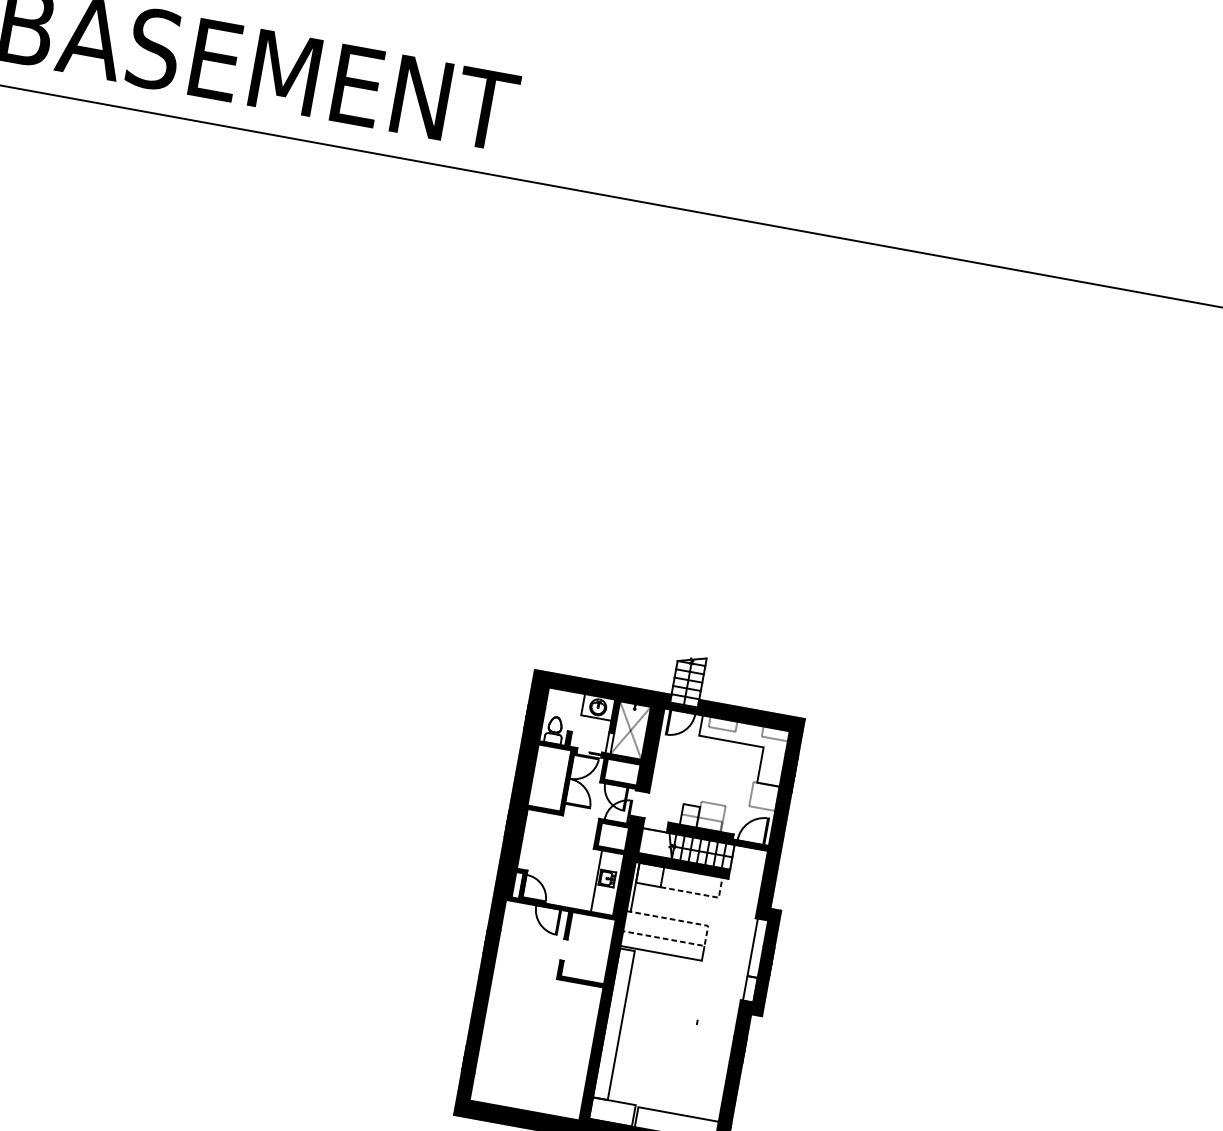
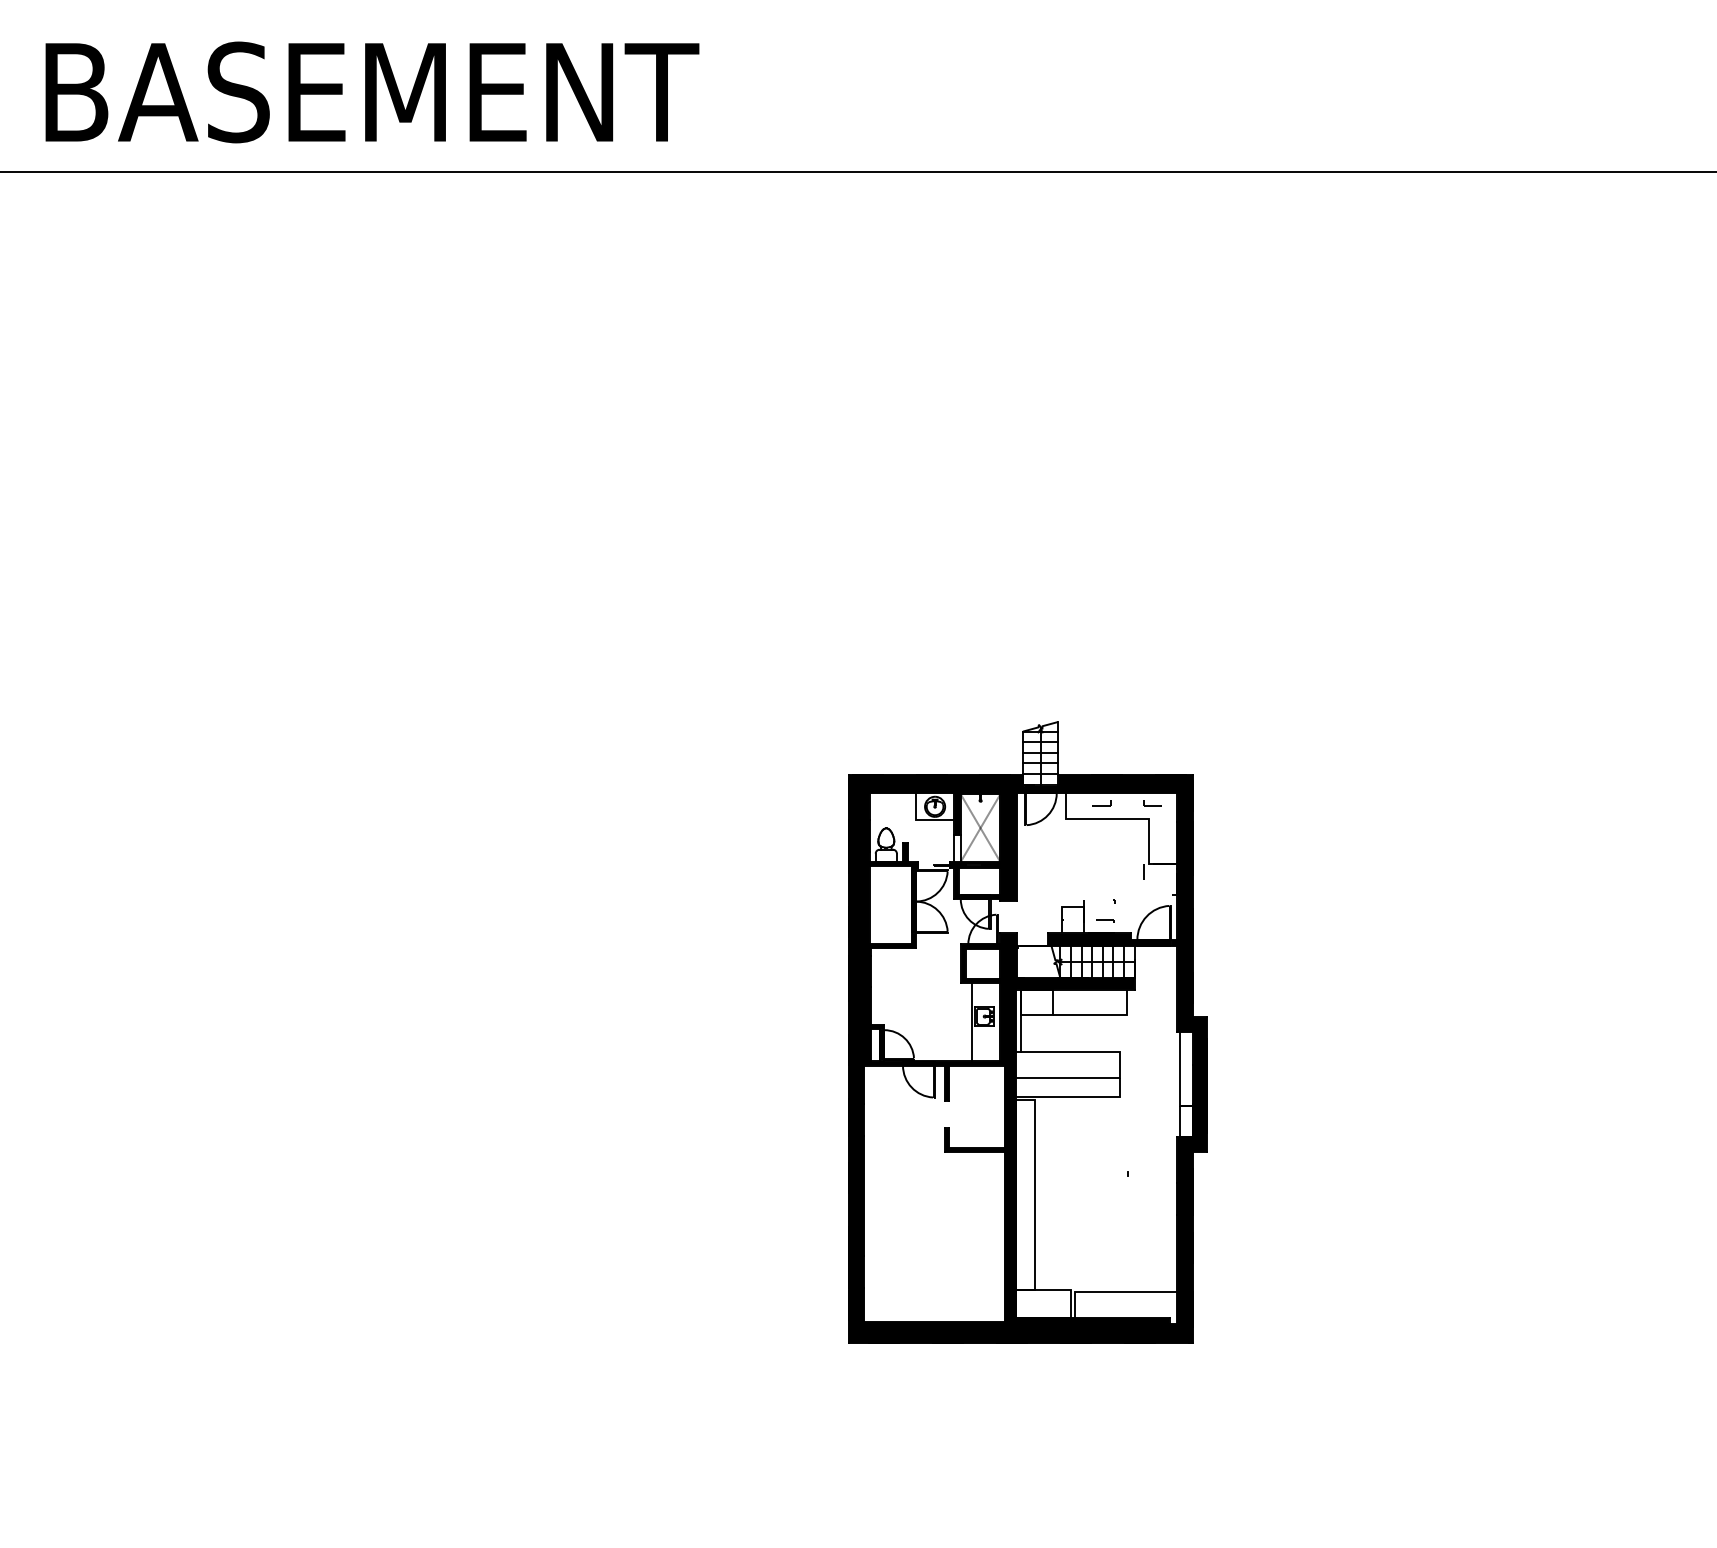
line: (700, 894) -> (1103, 1015), dashed -> solid
line: (706, 936) -> (1120, 1065), dashed -> solid

